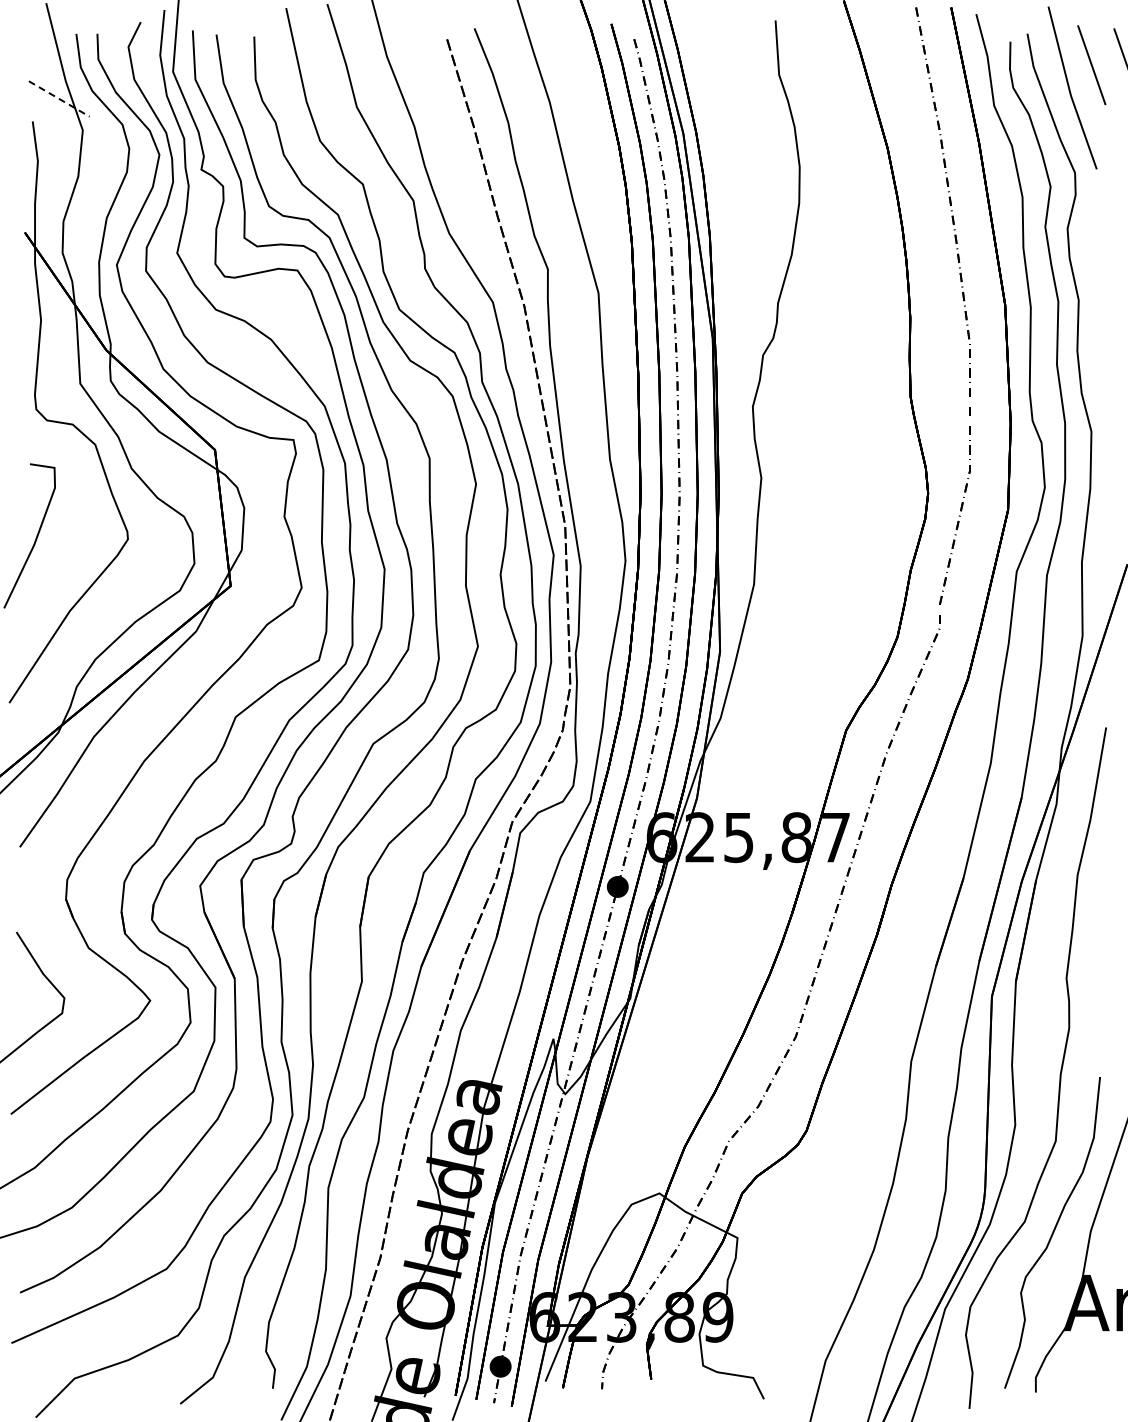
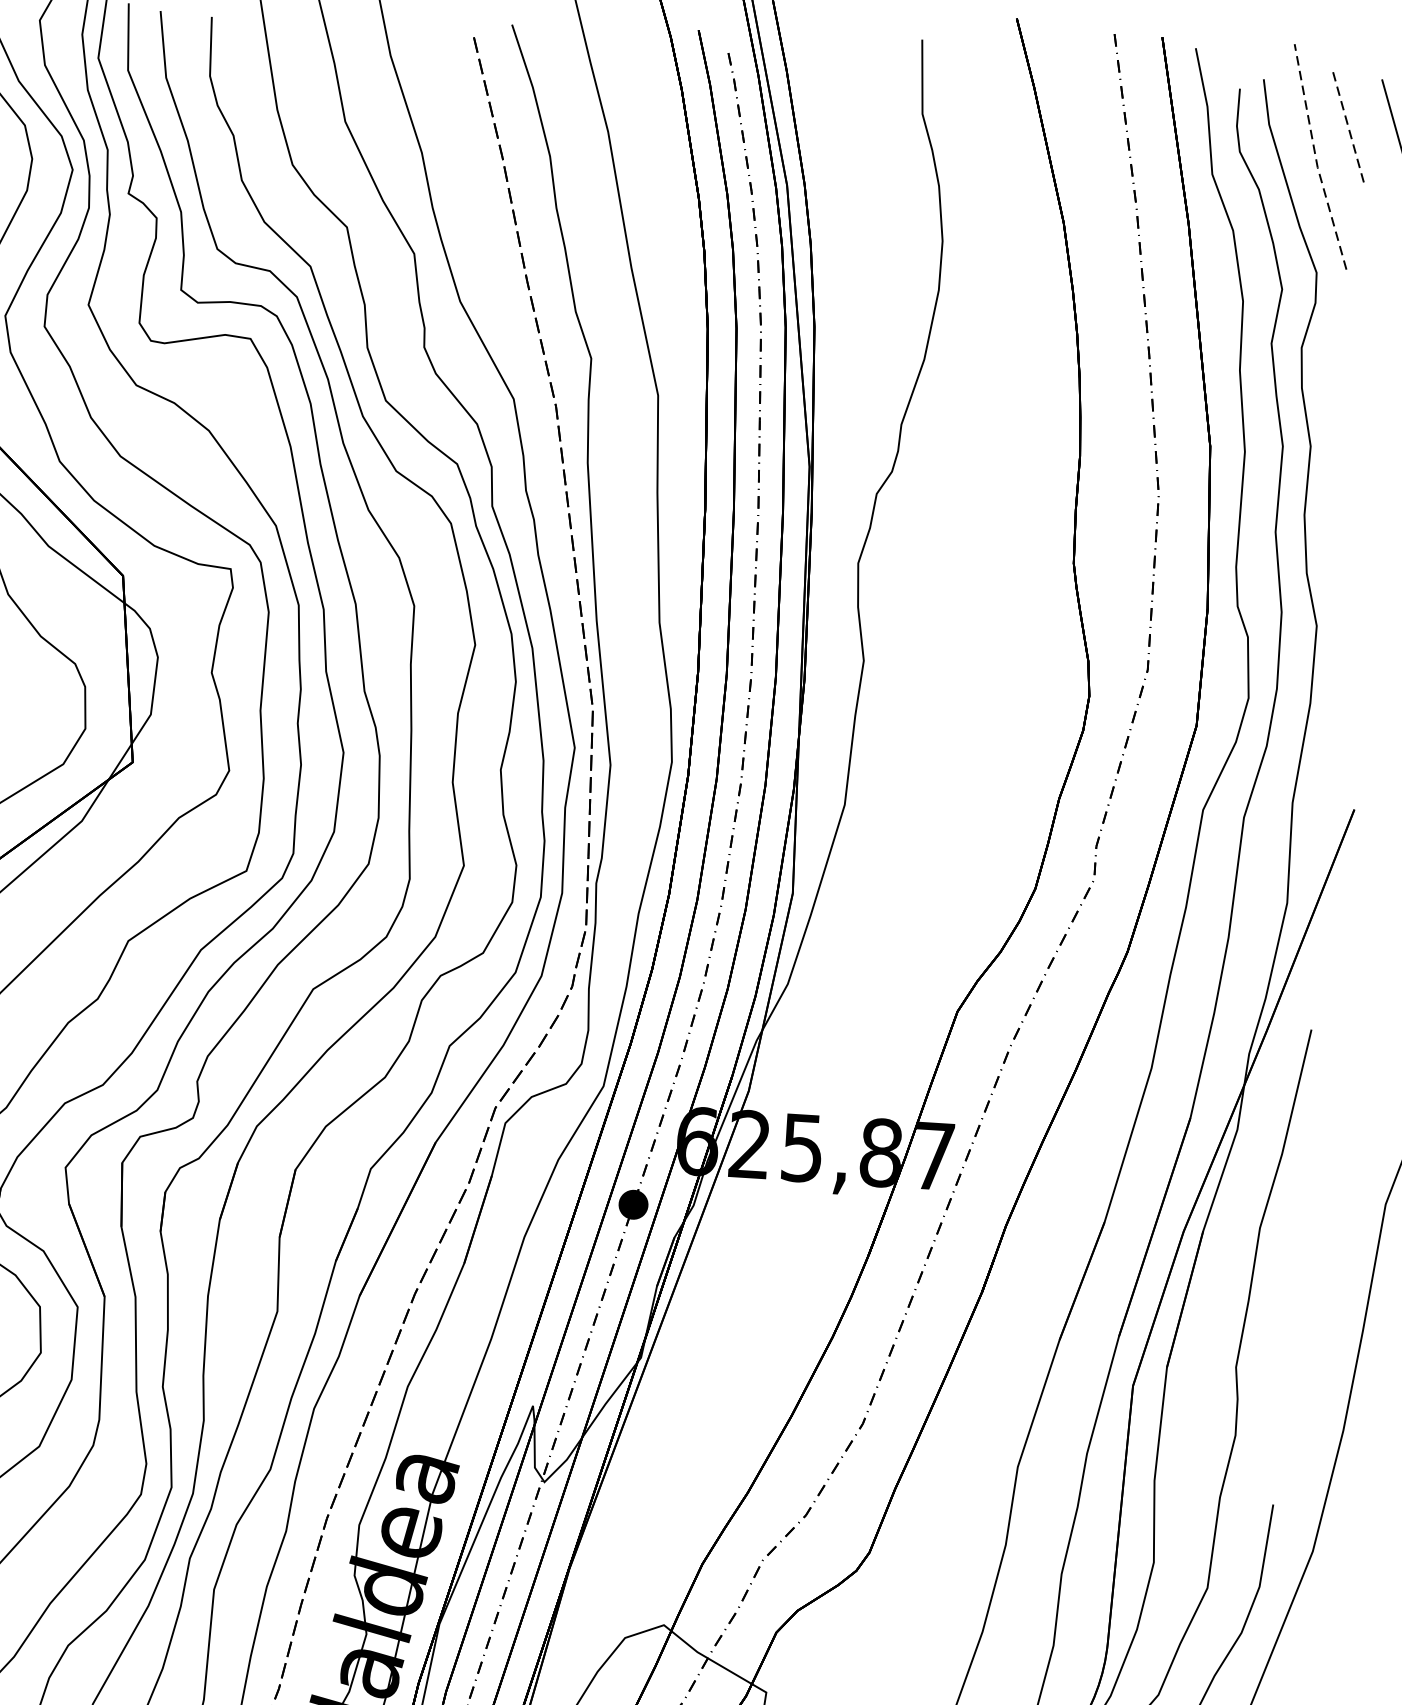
line: (1091, 65) -> (1348, 127), solid -> dashed
line: (1069, 89) -> (1316, 158), solid -> dashed

